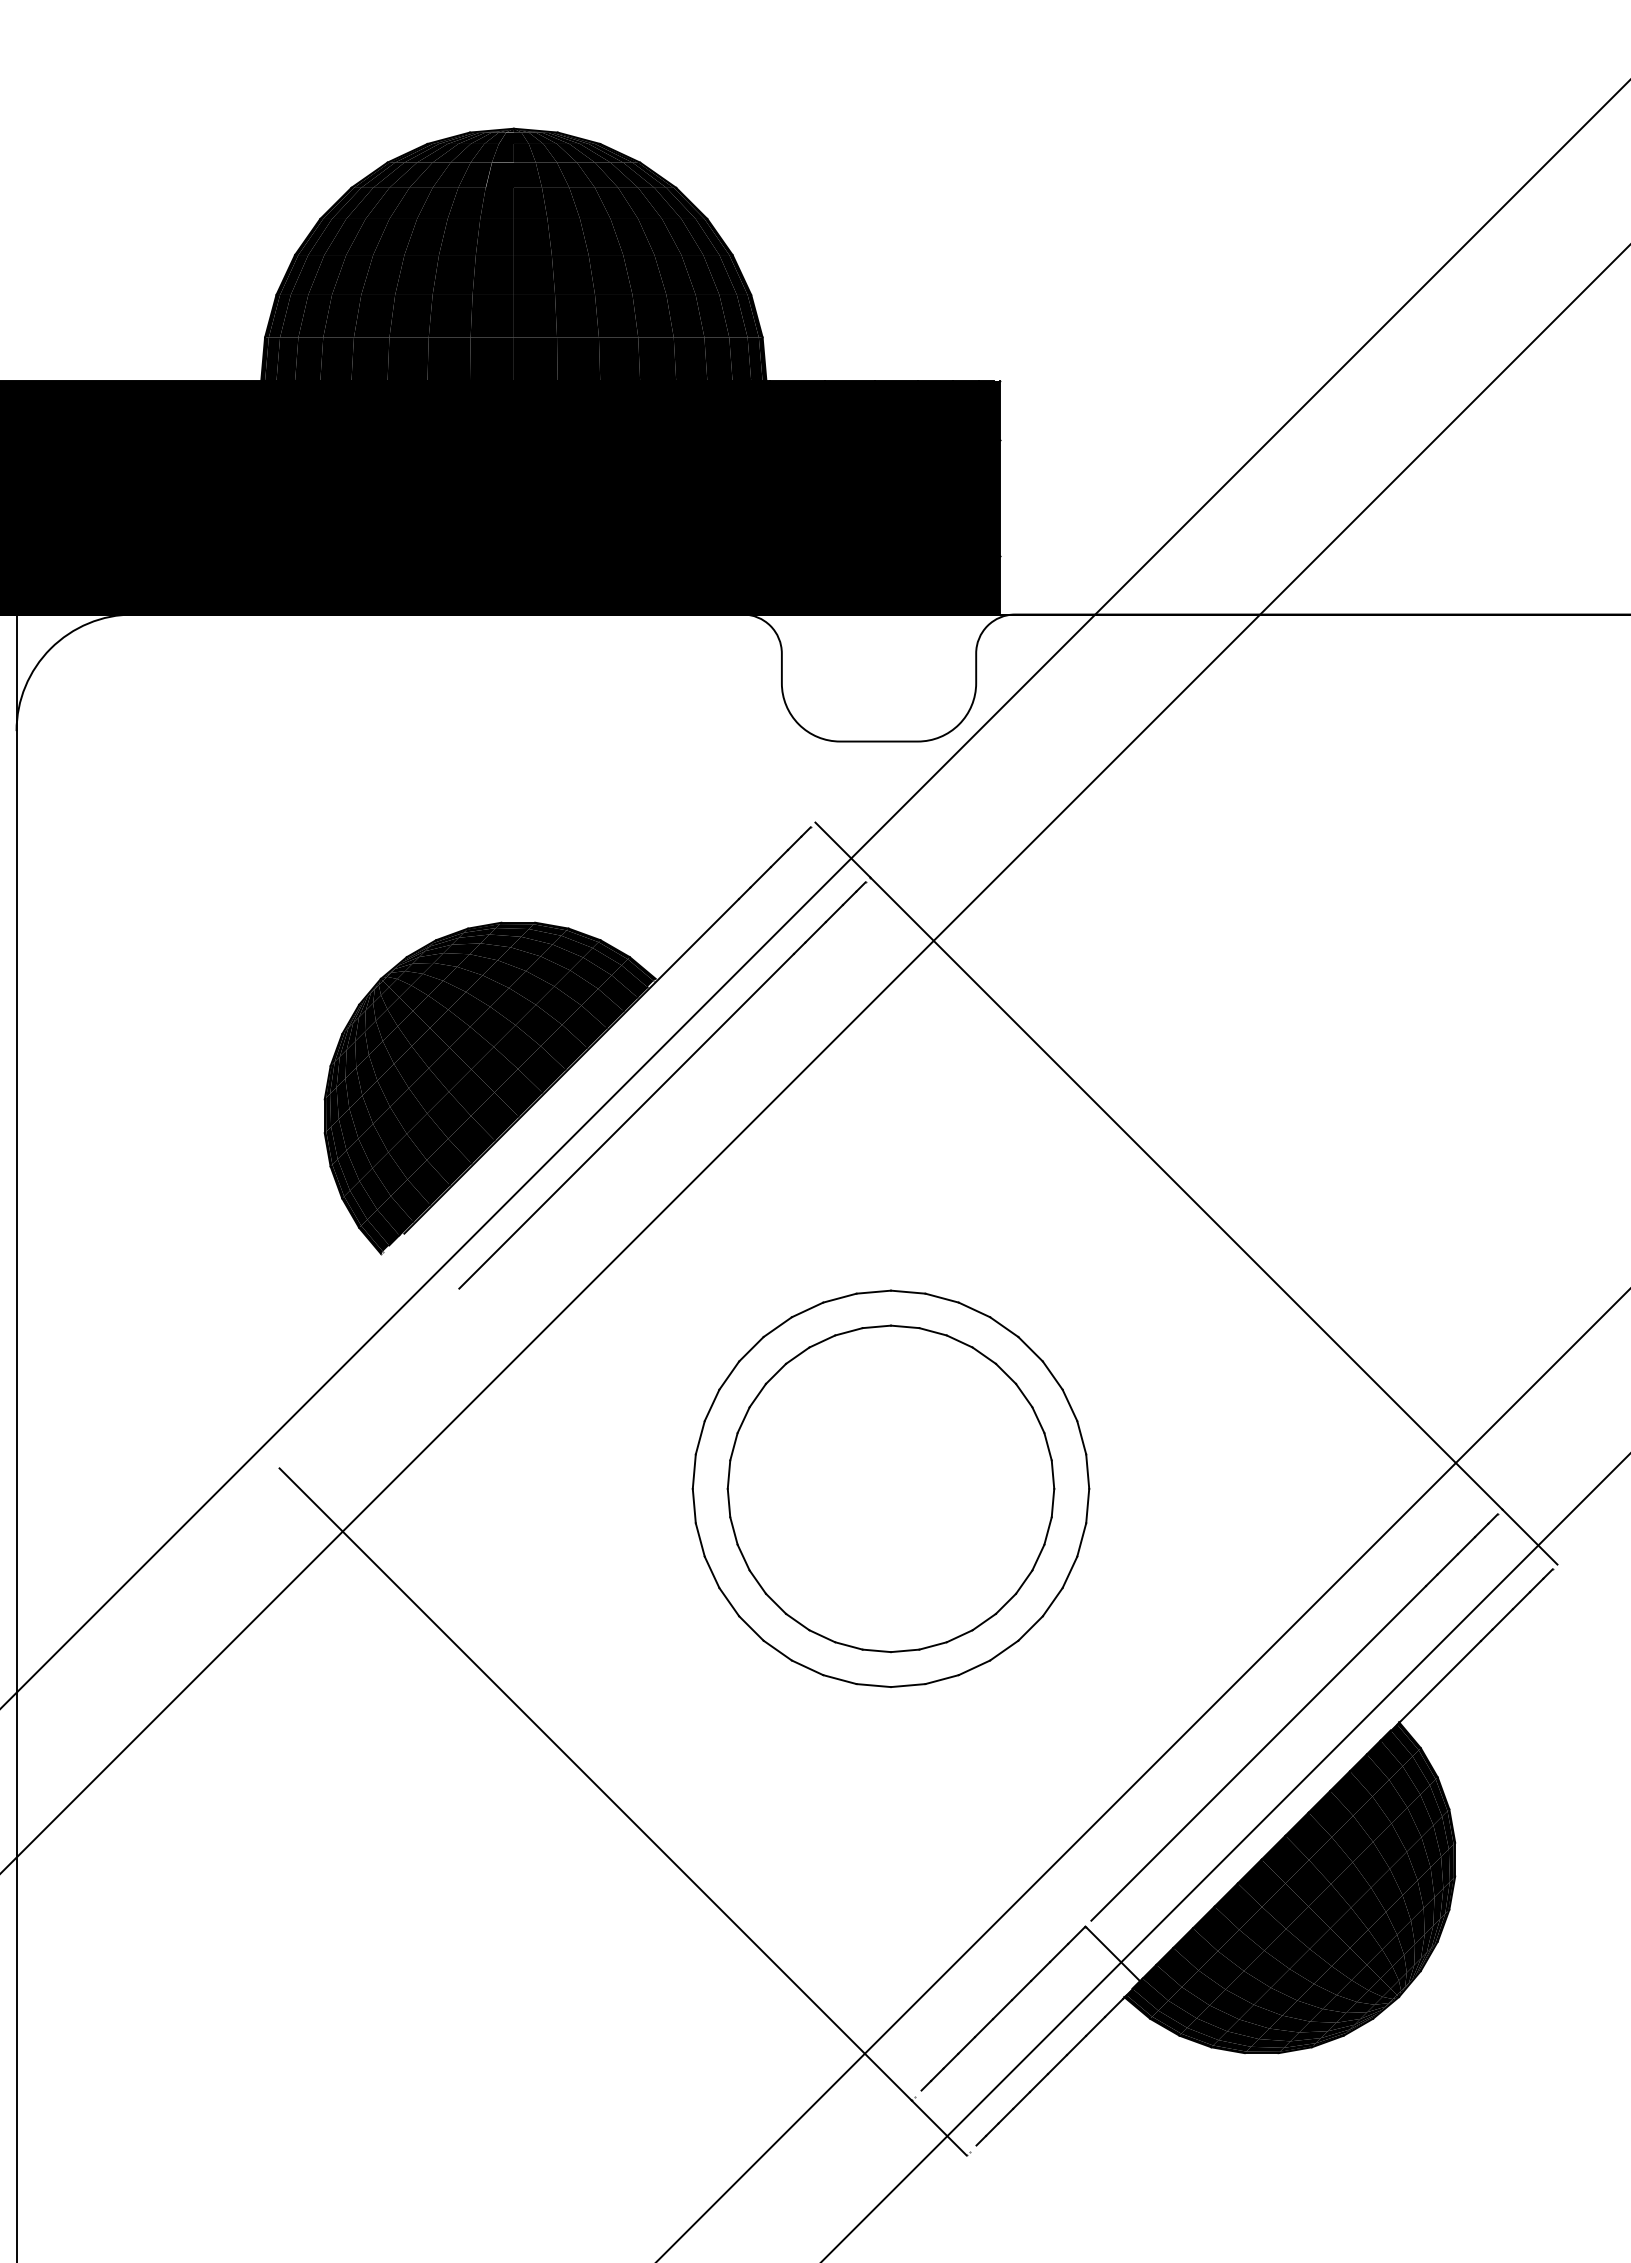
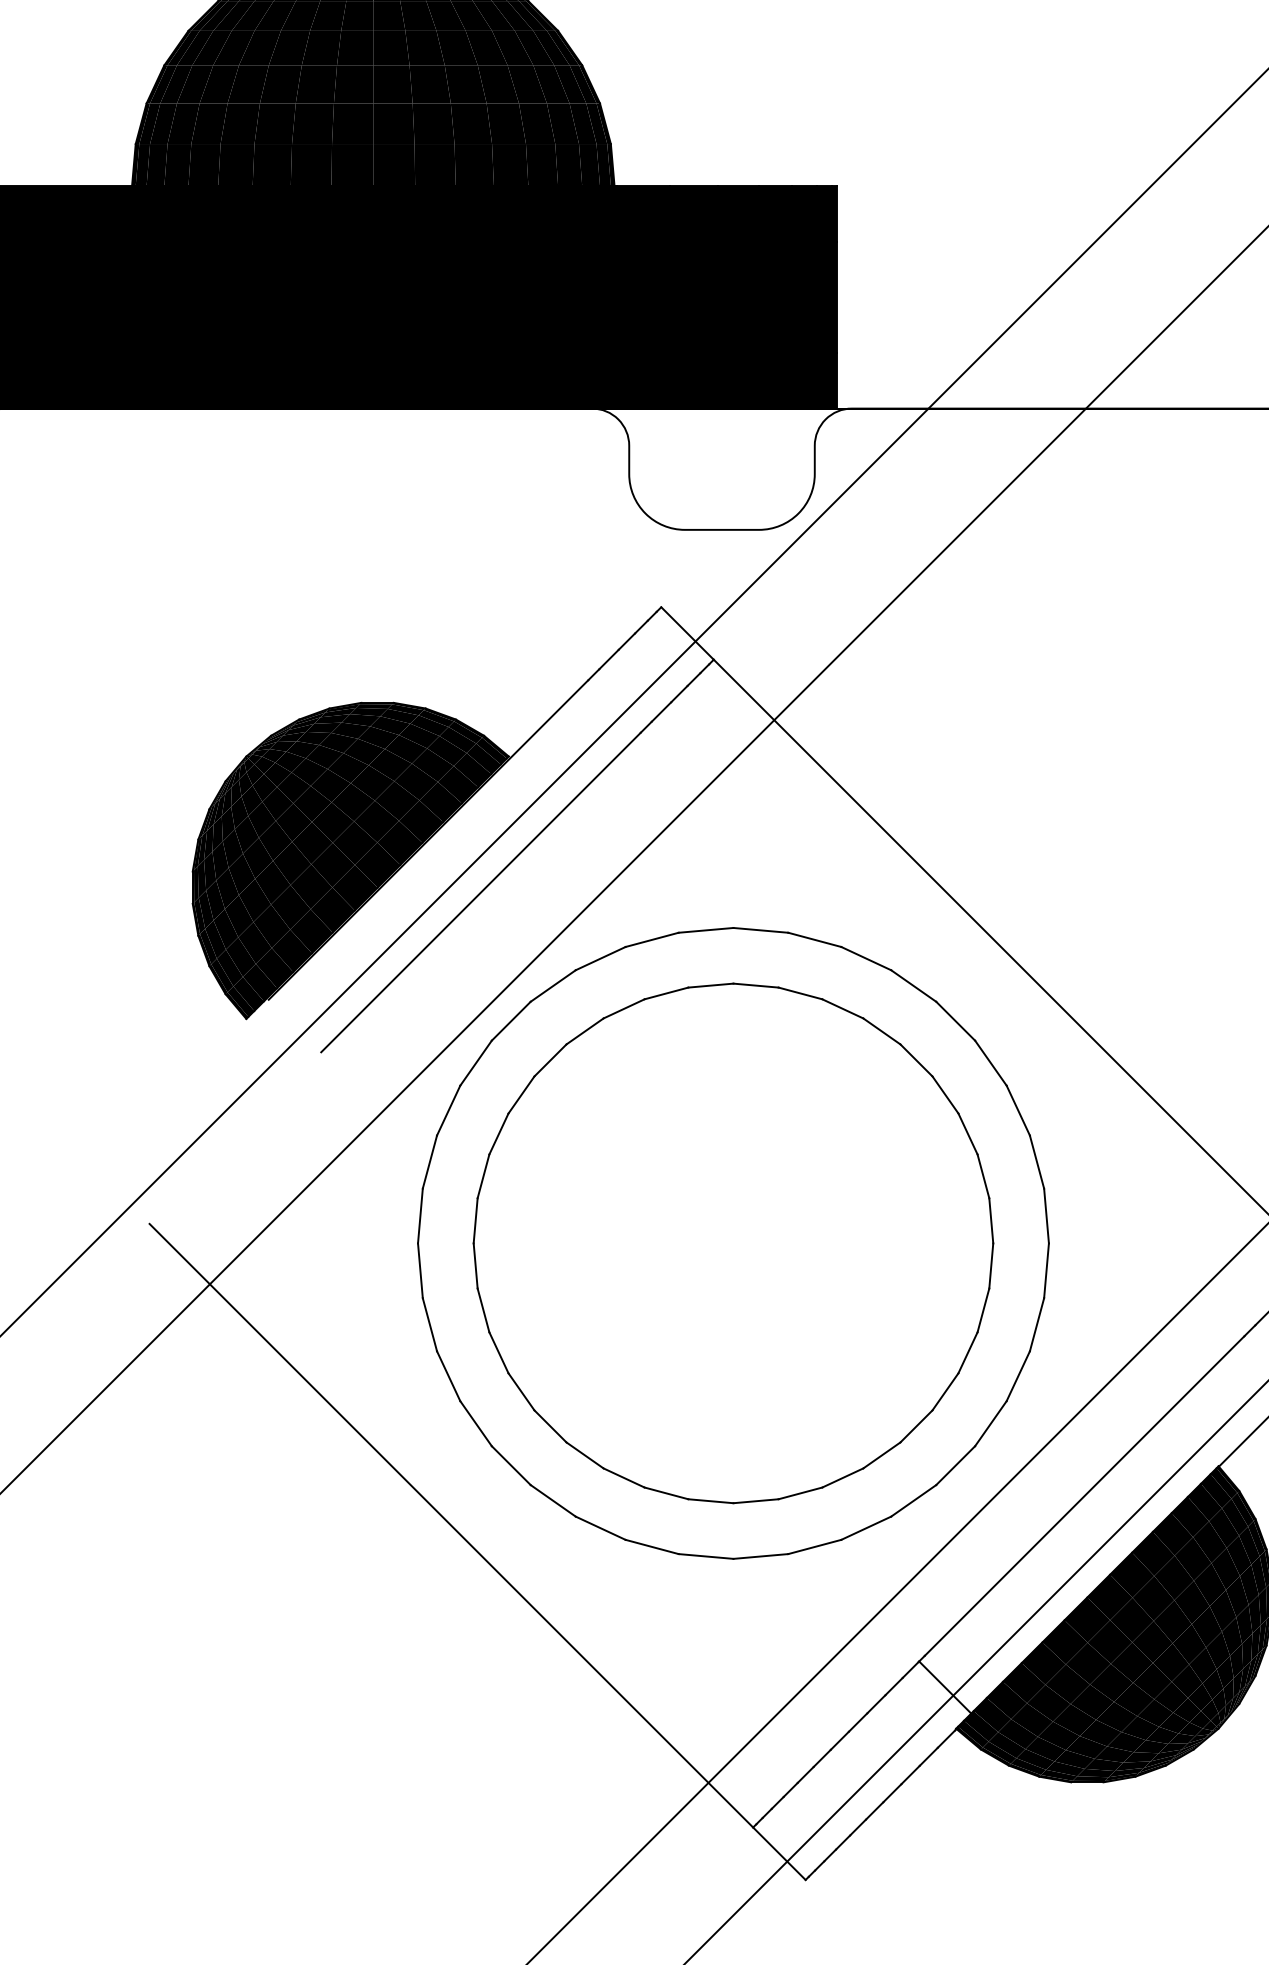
part: (890, 1488) -> (732, 1243), size x1.67

